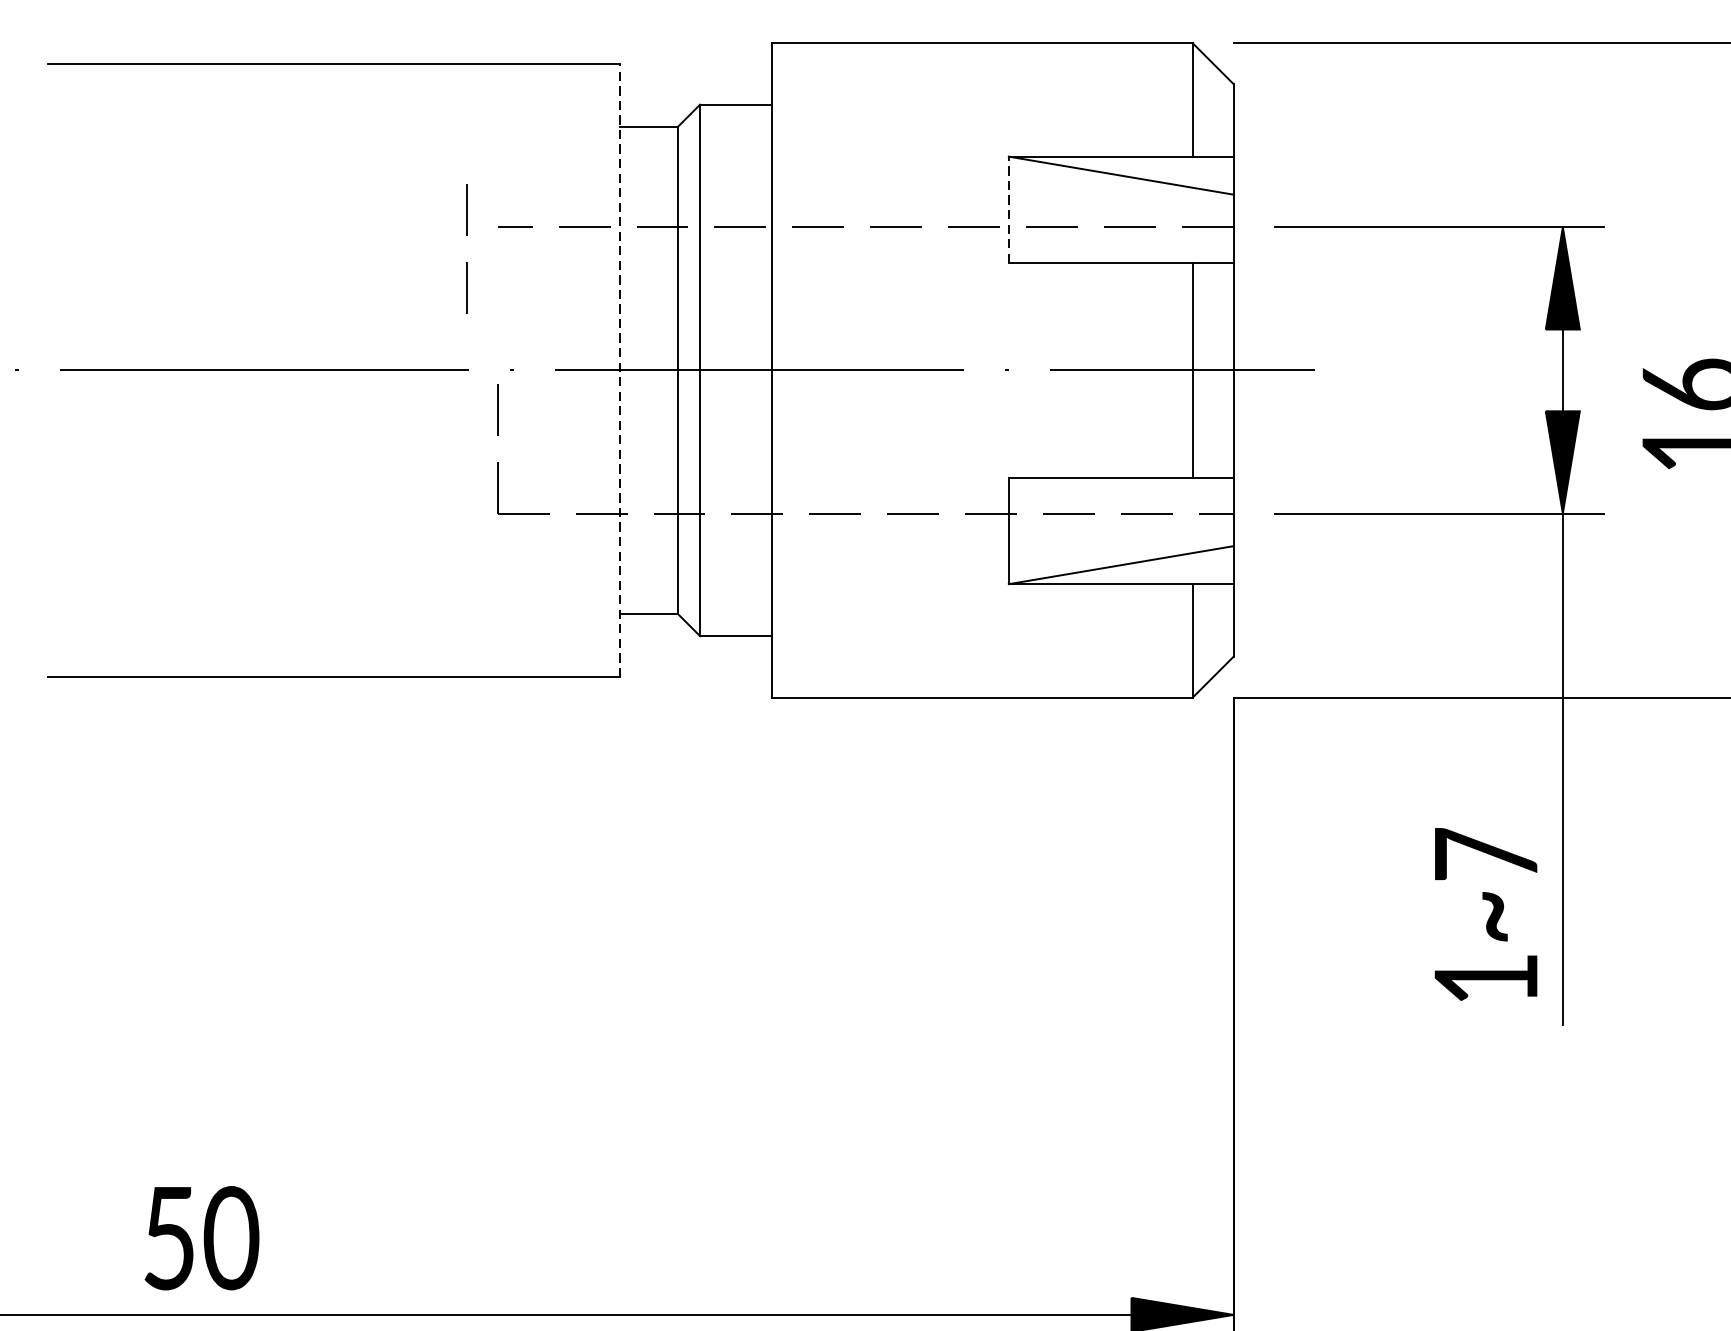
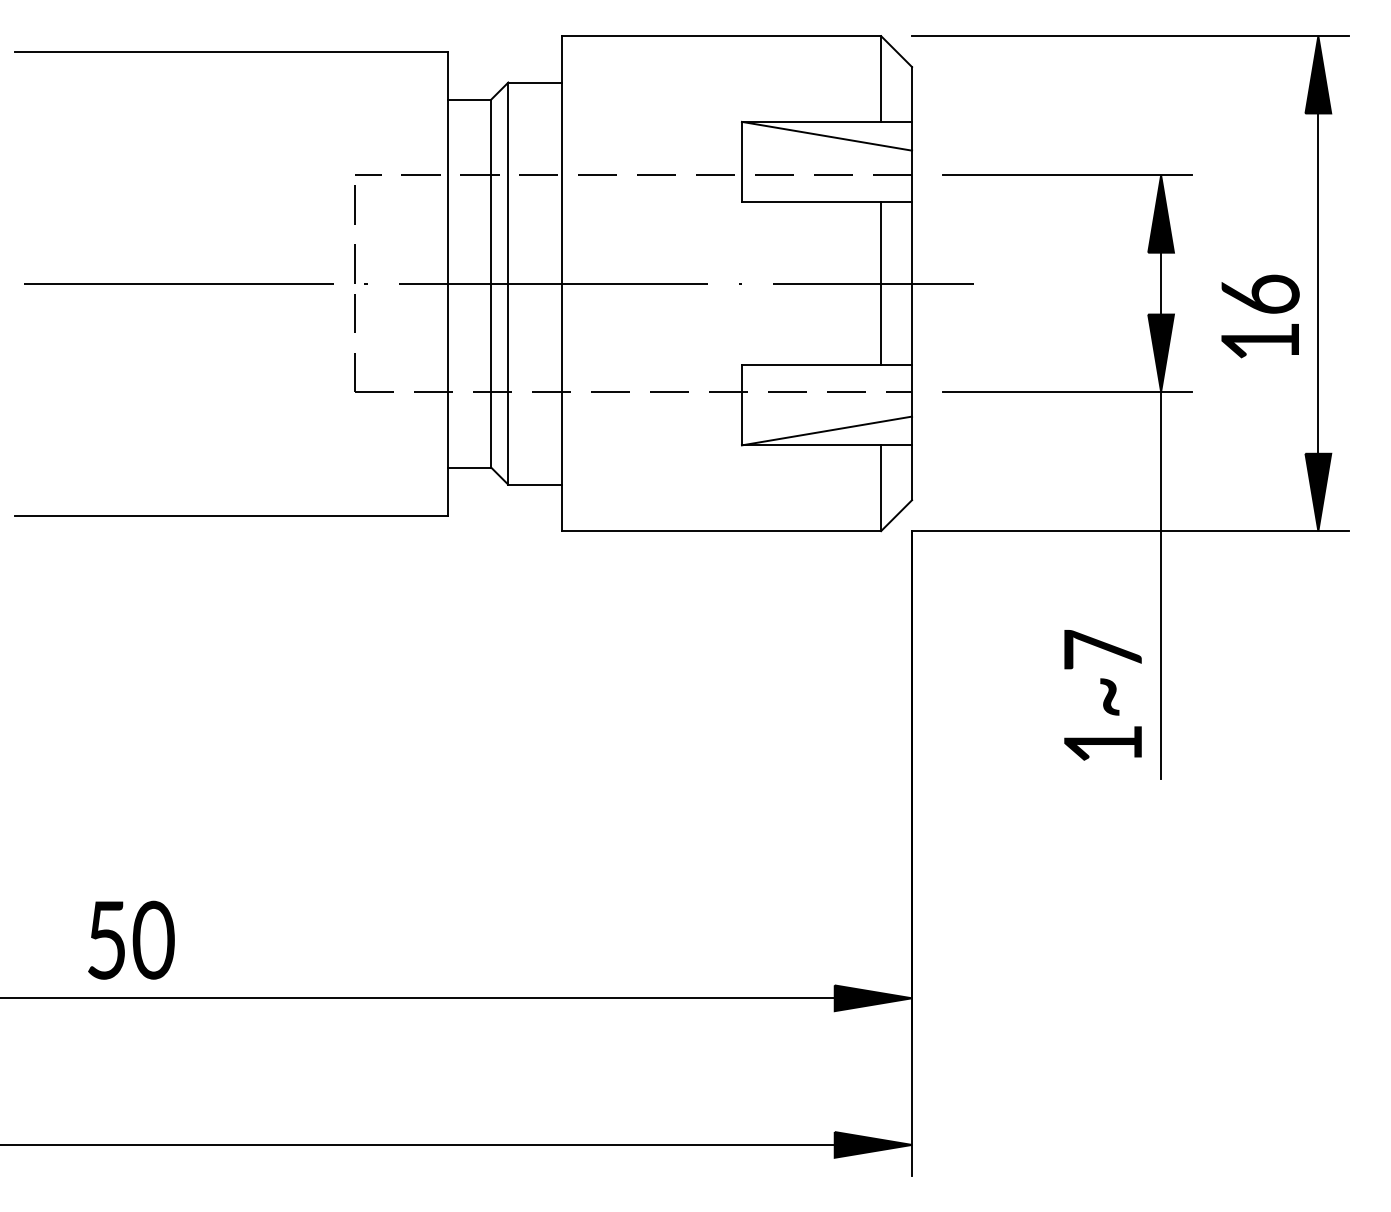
line: (1008, 209) -> (741, 161), dashed -> solid
line: (466, 235) -> (354, 224), moved
line: (621, 370) -> (448, 283), dashed -> solid

